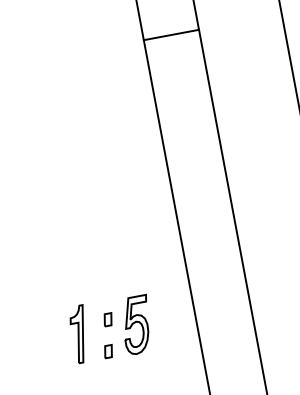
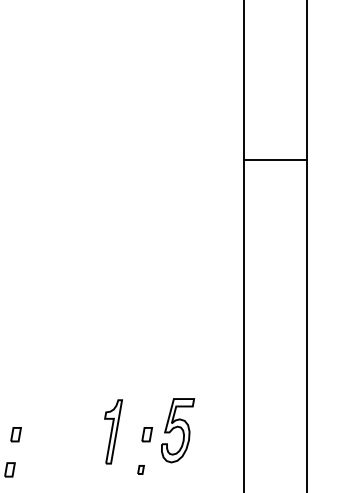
line: (171, 34) -> (275, 159), moved
part: (137, 324) -> (178, 430), moved
part: (80, 333) -> (113, 431), moved
part: (107, 351) -> (140, 469), size x0.6

